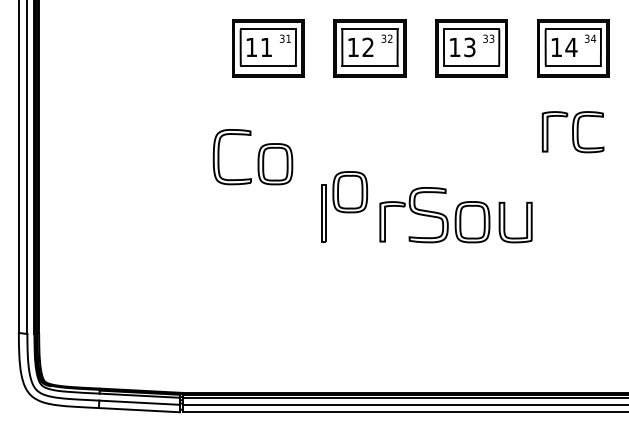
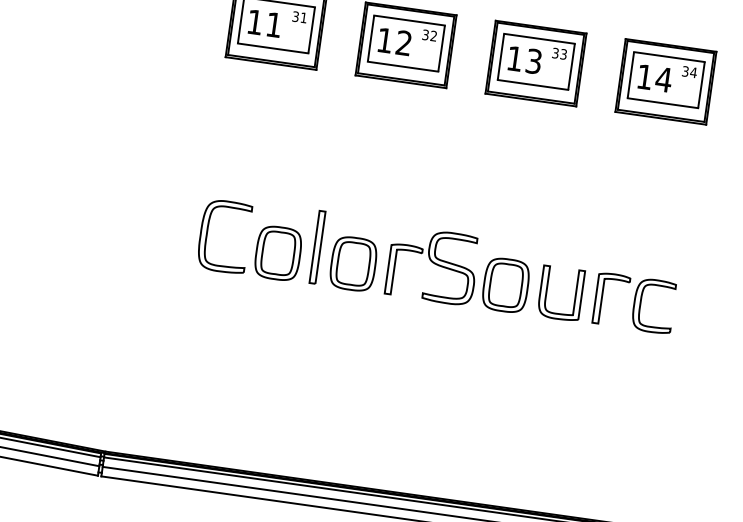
part: (572, 132) -> (633, 303), moved
part: (252, 157) -> (250, 240), moved
part: (350, 192) -> (353, 264), moved

